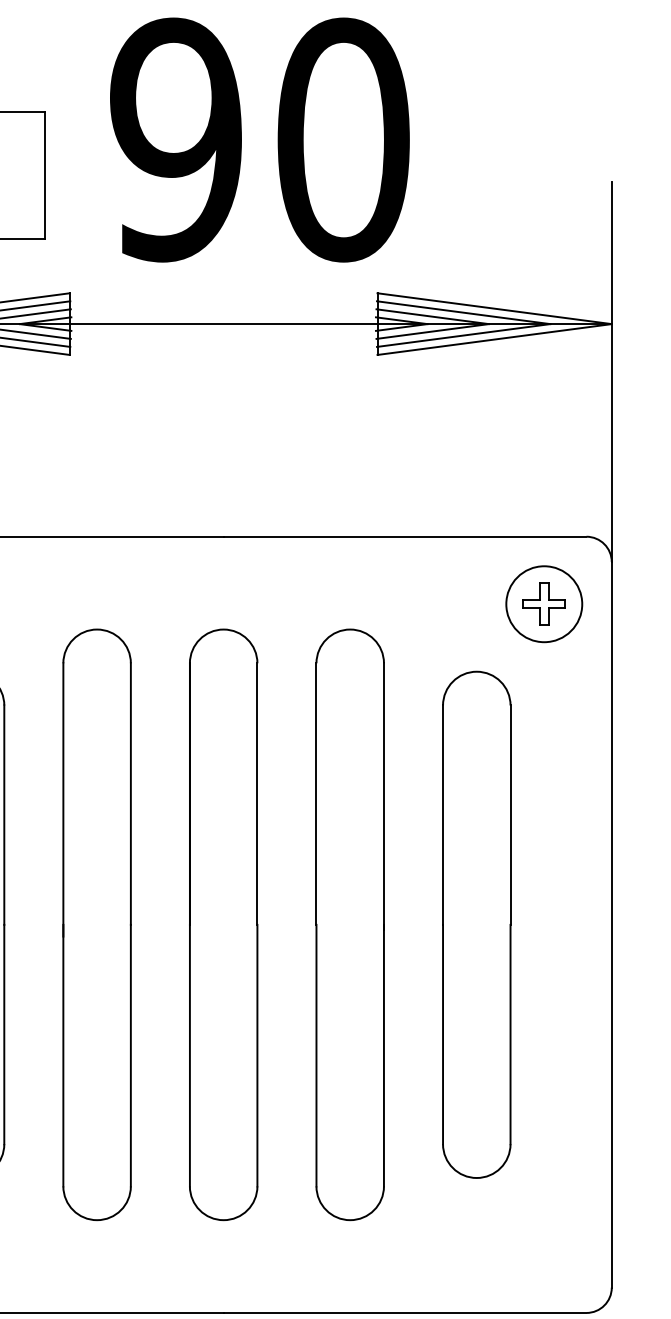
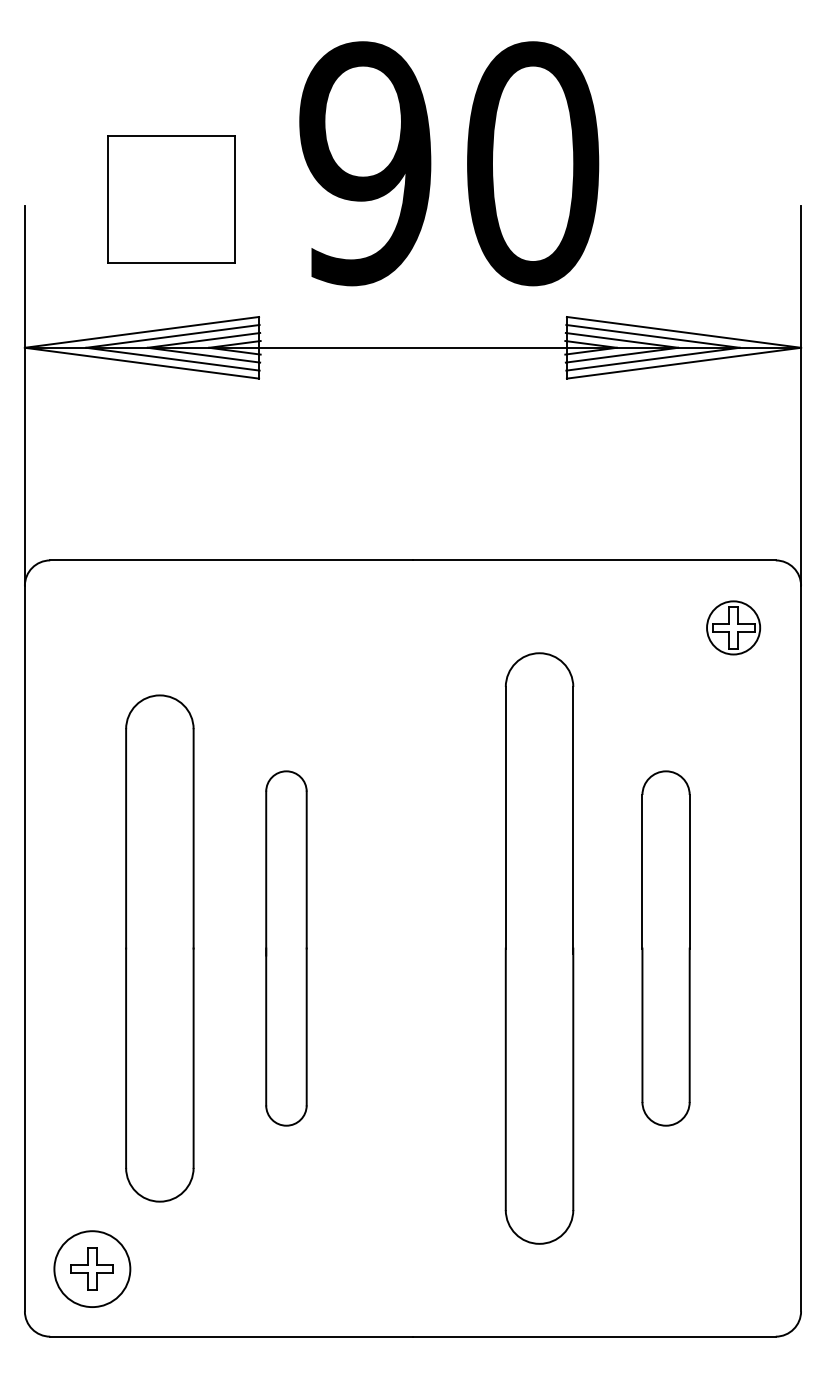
circle: (544, 603) -> (733, 627), size x0.7
part: (97, 924) -> (286, 948), size x0.6
part: (223, 924) -> (412, 948), removed
part: (476, 924) -> (665, 948), size x0.7

